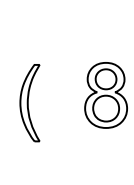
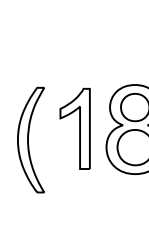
part: (61, 94) -> (74, 128), added

